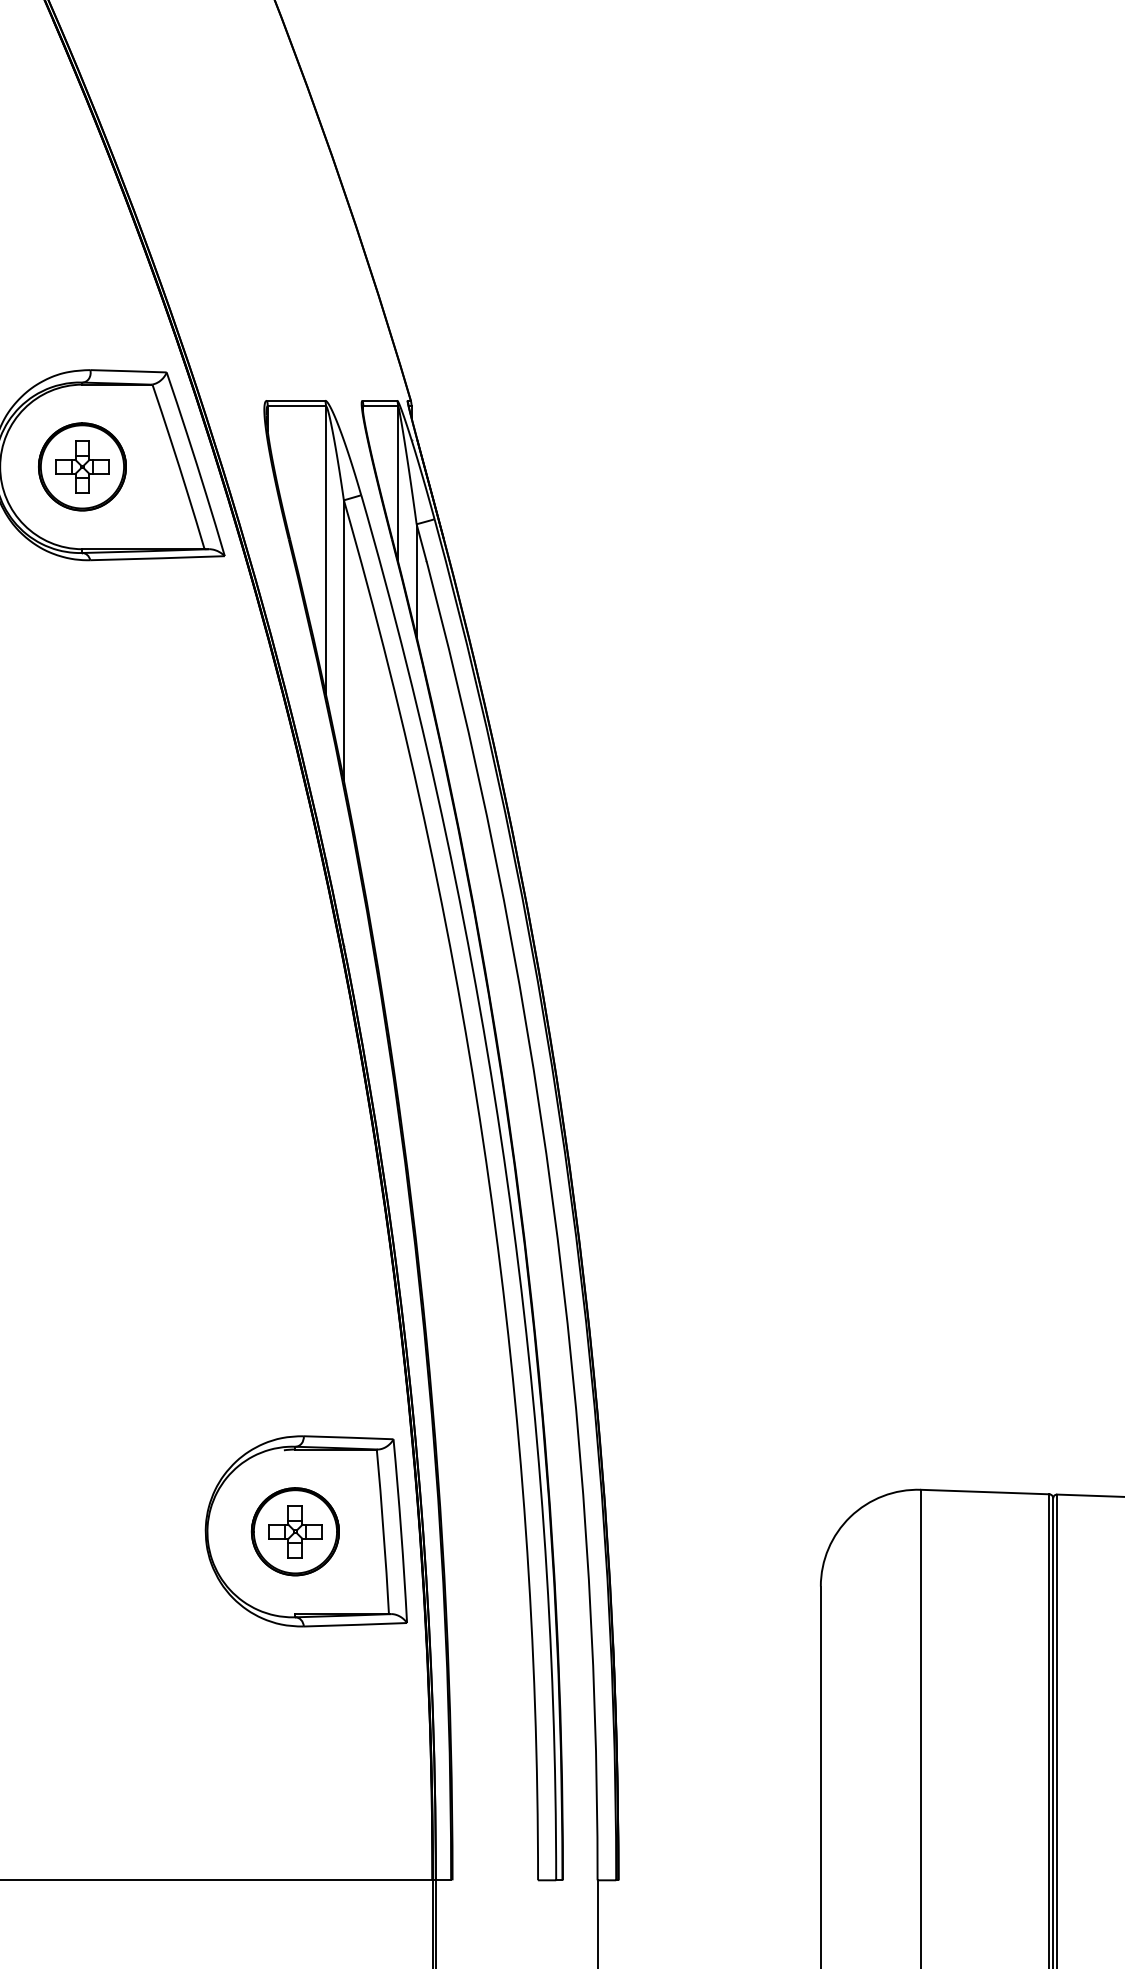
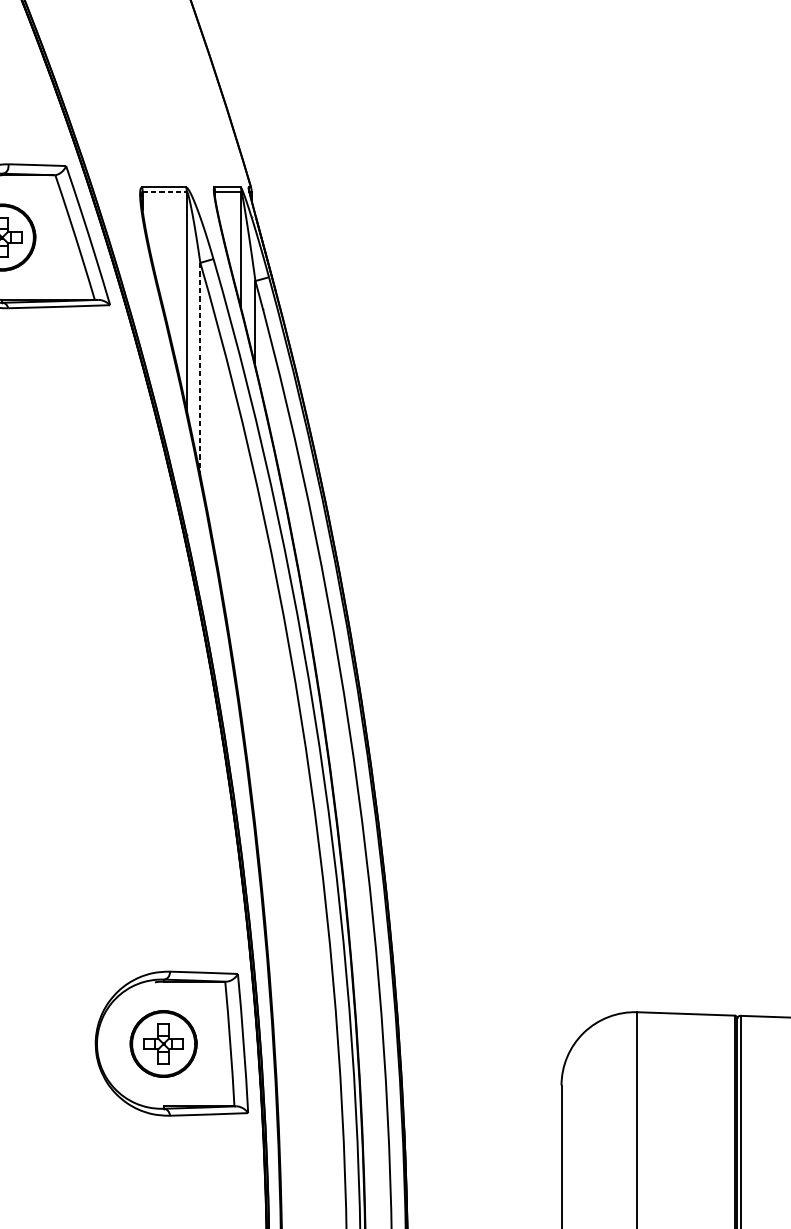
line: (297, 406) -> (165, 191), solid -> dashed
line: (343, 640) -> (200, 369), solid -> dashed

